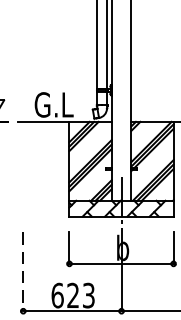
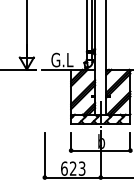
line: (22, 272) -> (44, 155), dashed -> solid

